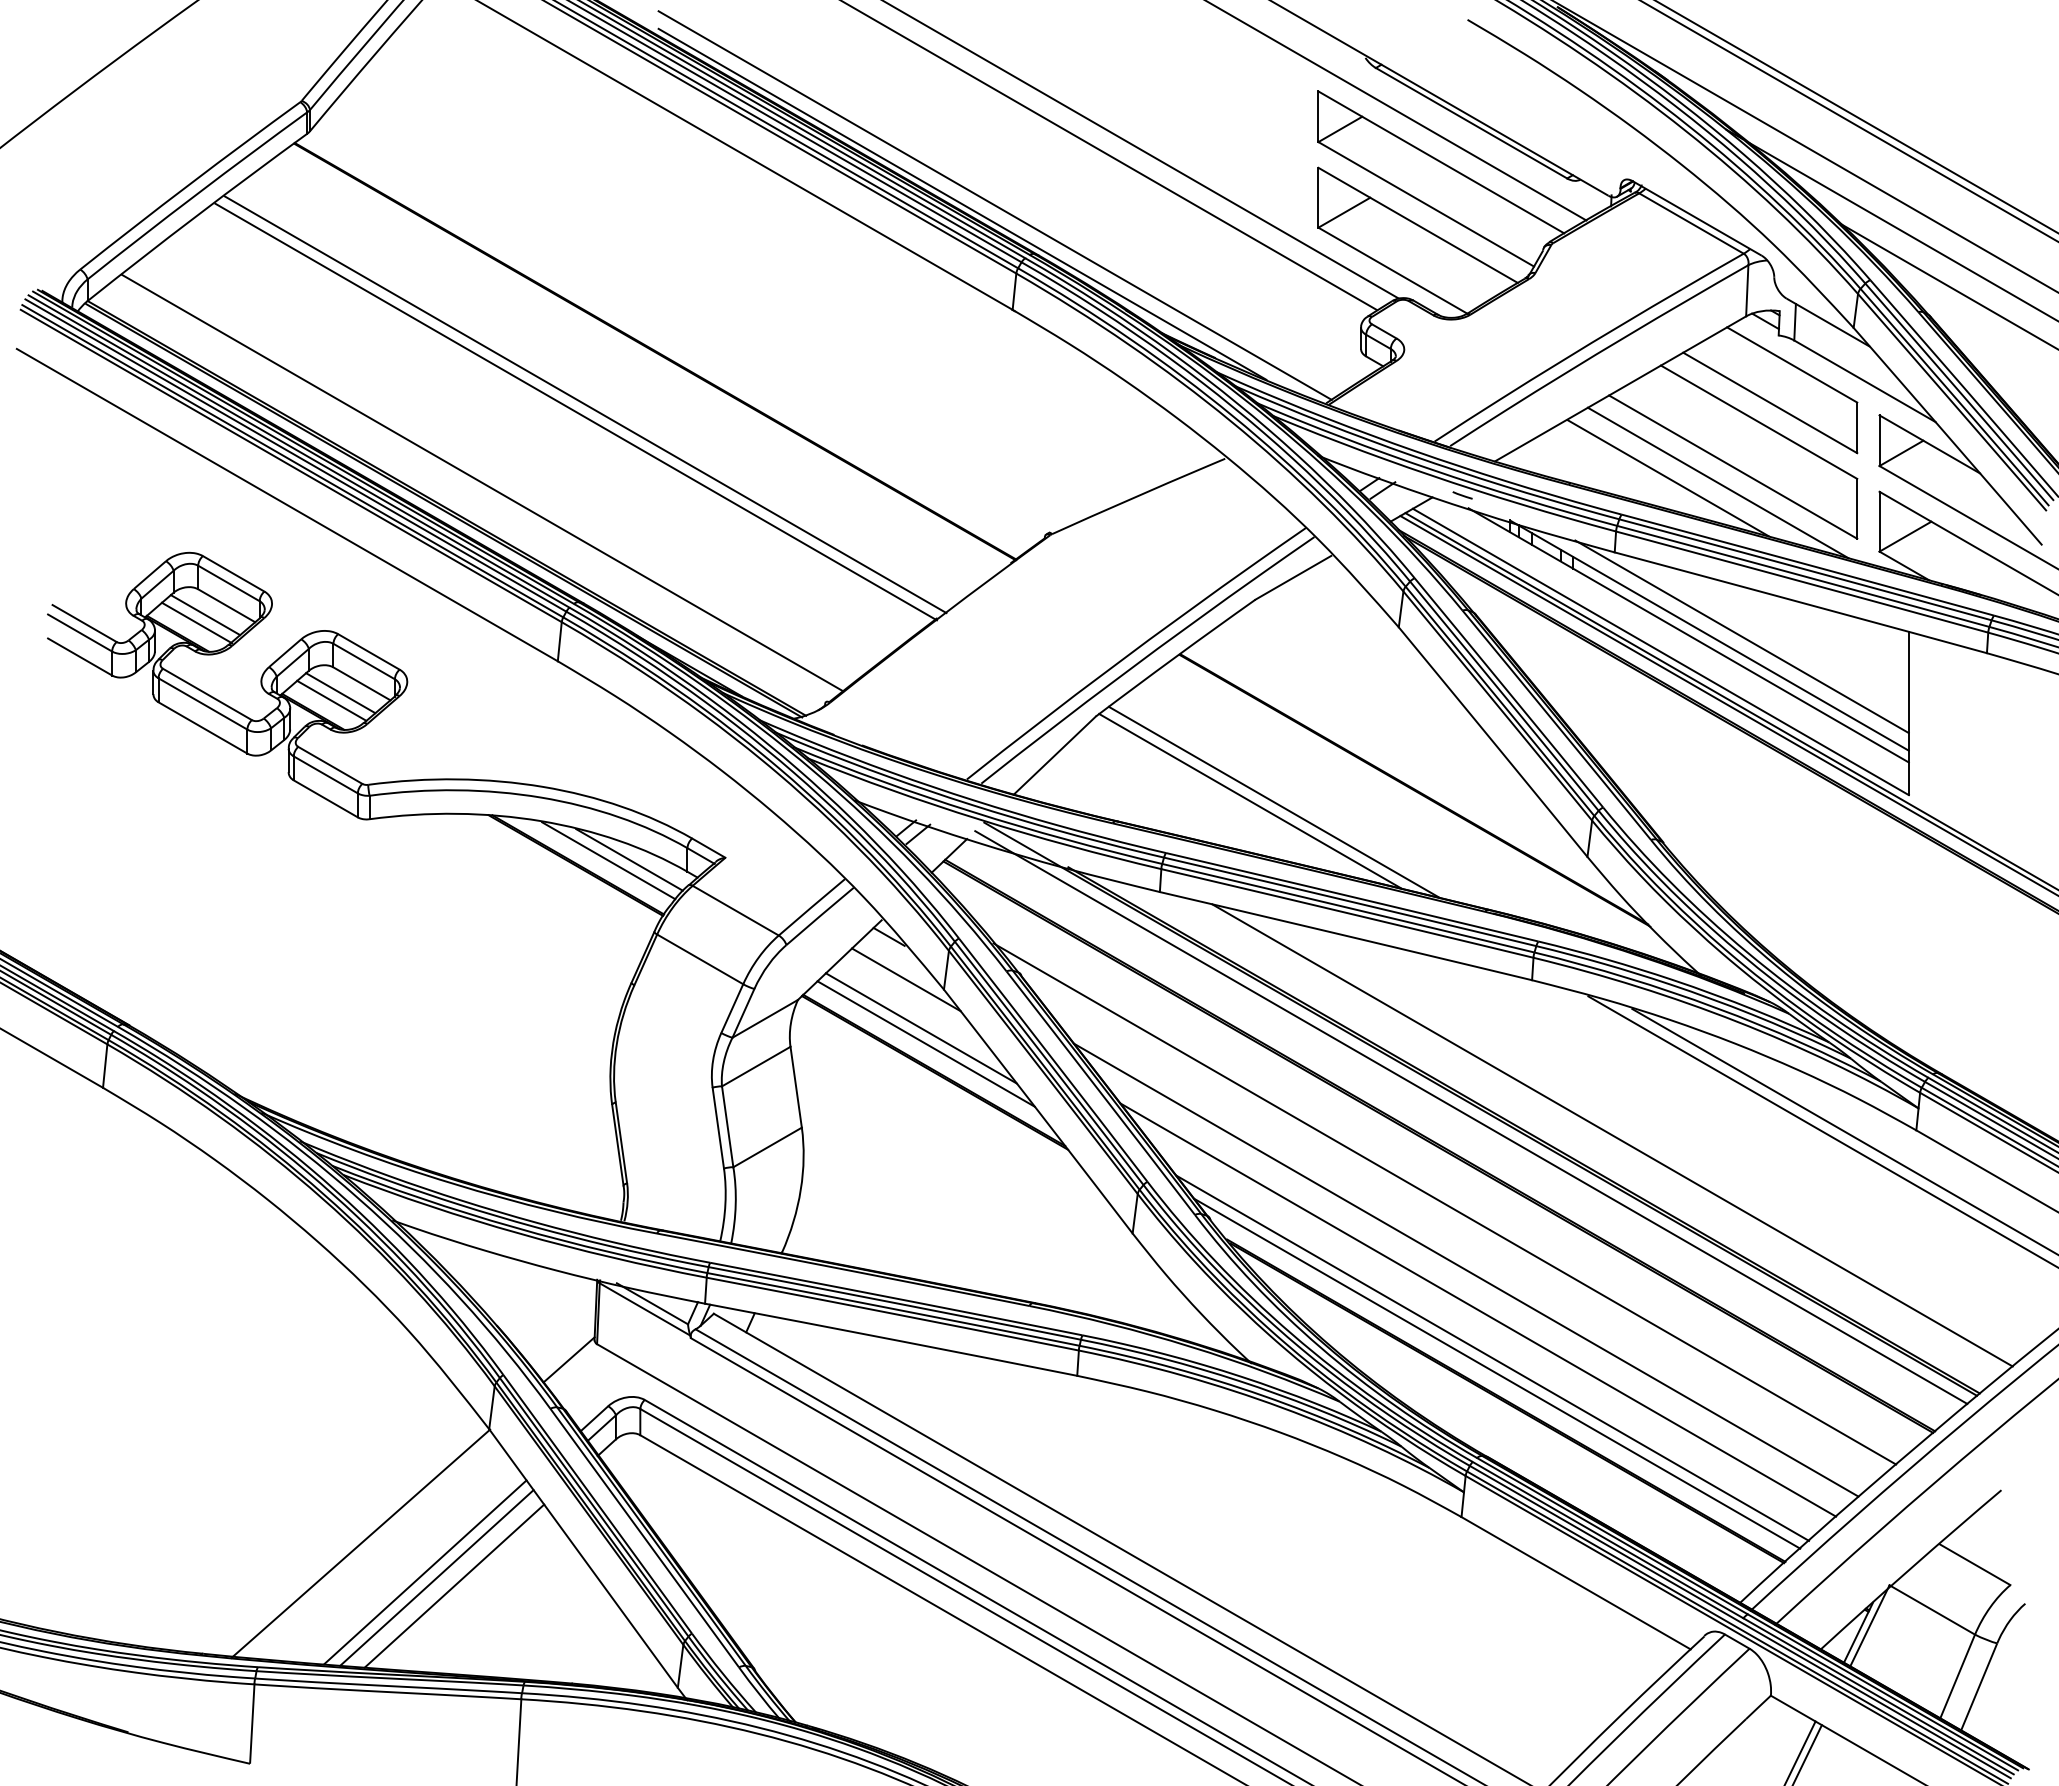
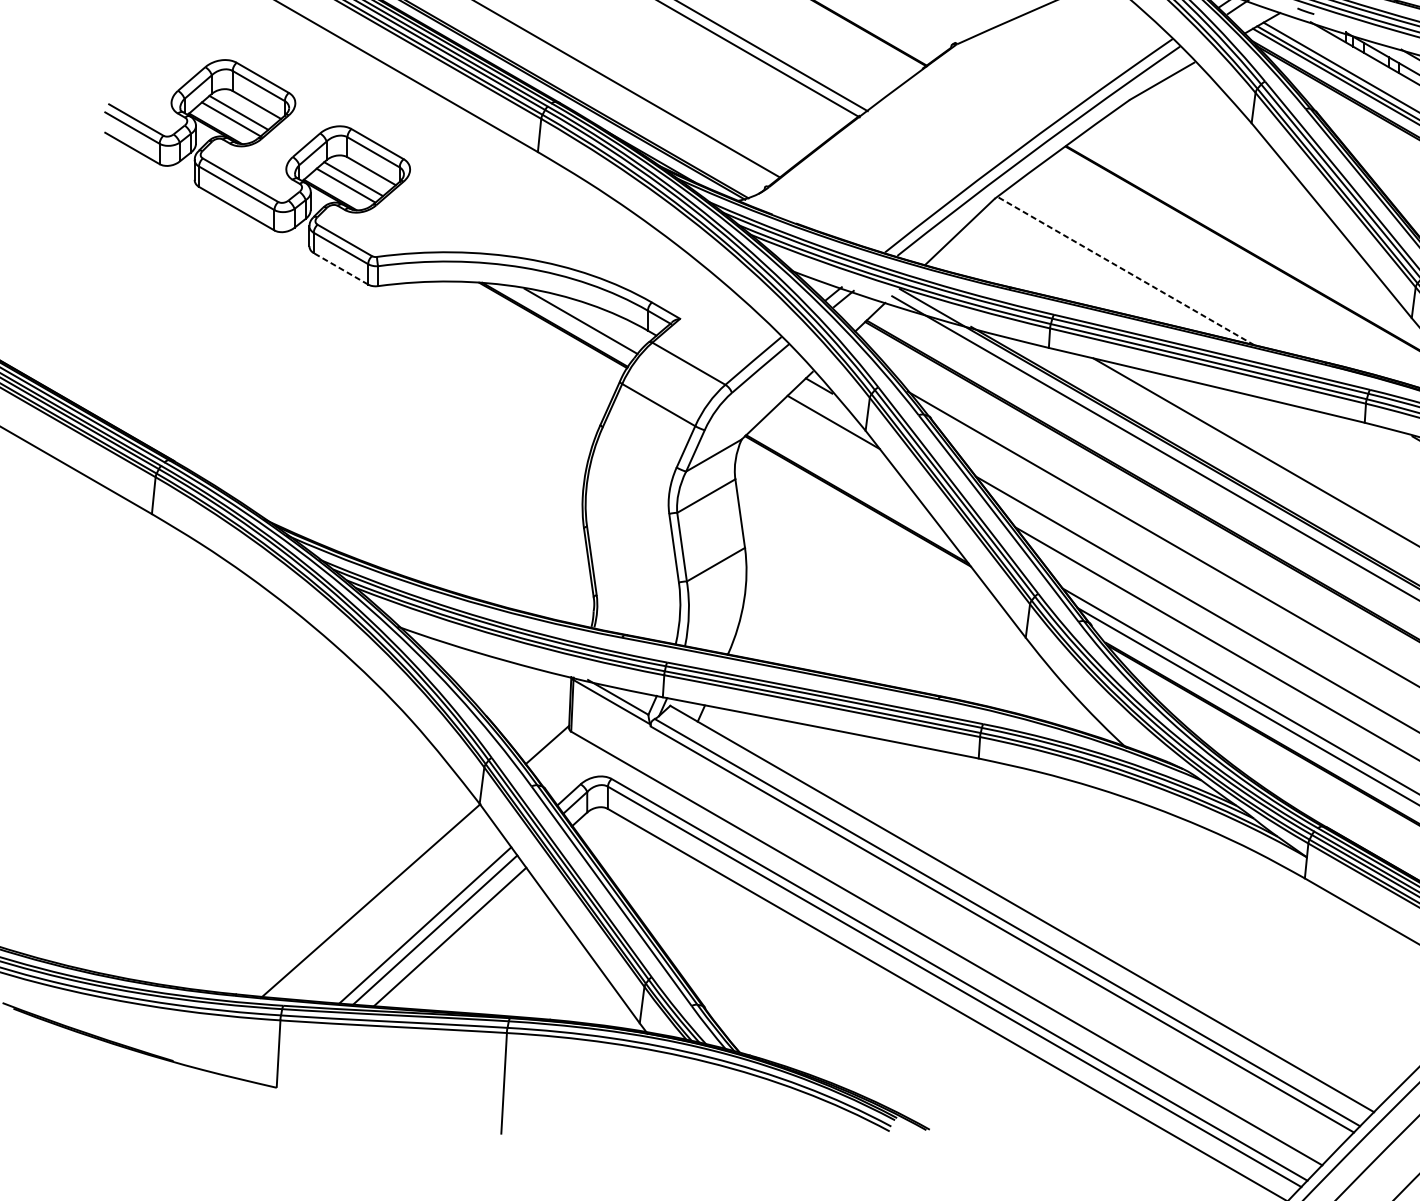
line: (325, 798) -> (340, 268), solid -> dashed
line: (1250, 801) -> (1125, 271), solid -> dashed
line: (1273, 801) -> (1145, 271), removed
line: (629, 859) -> (598, 320), removed
line: (920, 1028) -> (845, 463), removed
line: (925, 1043) -> (849, 476), removed

